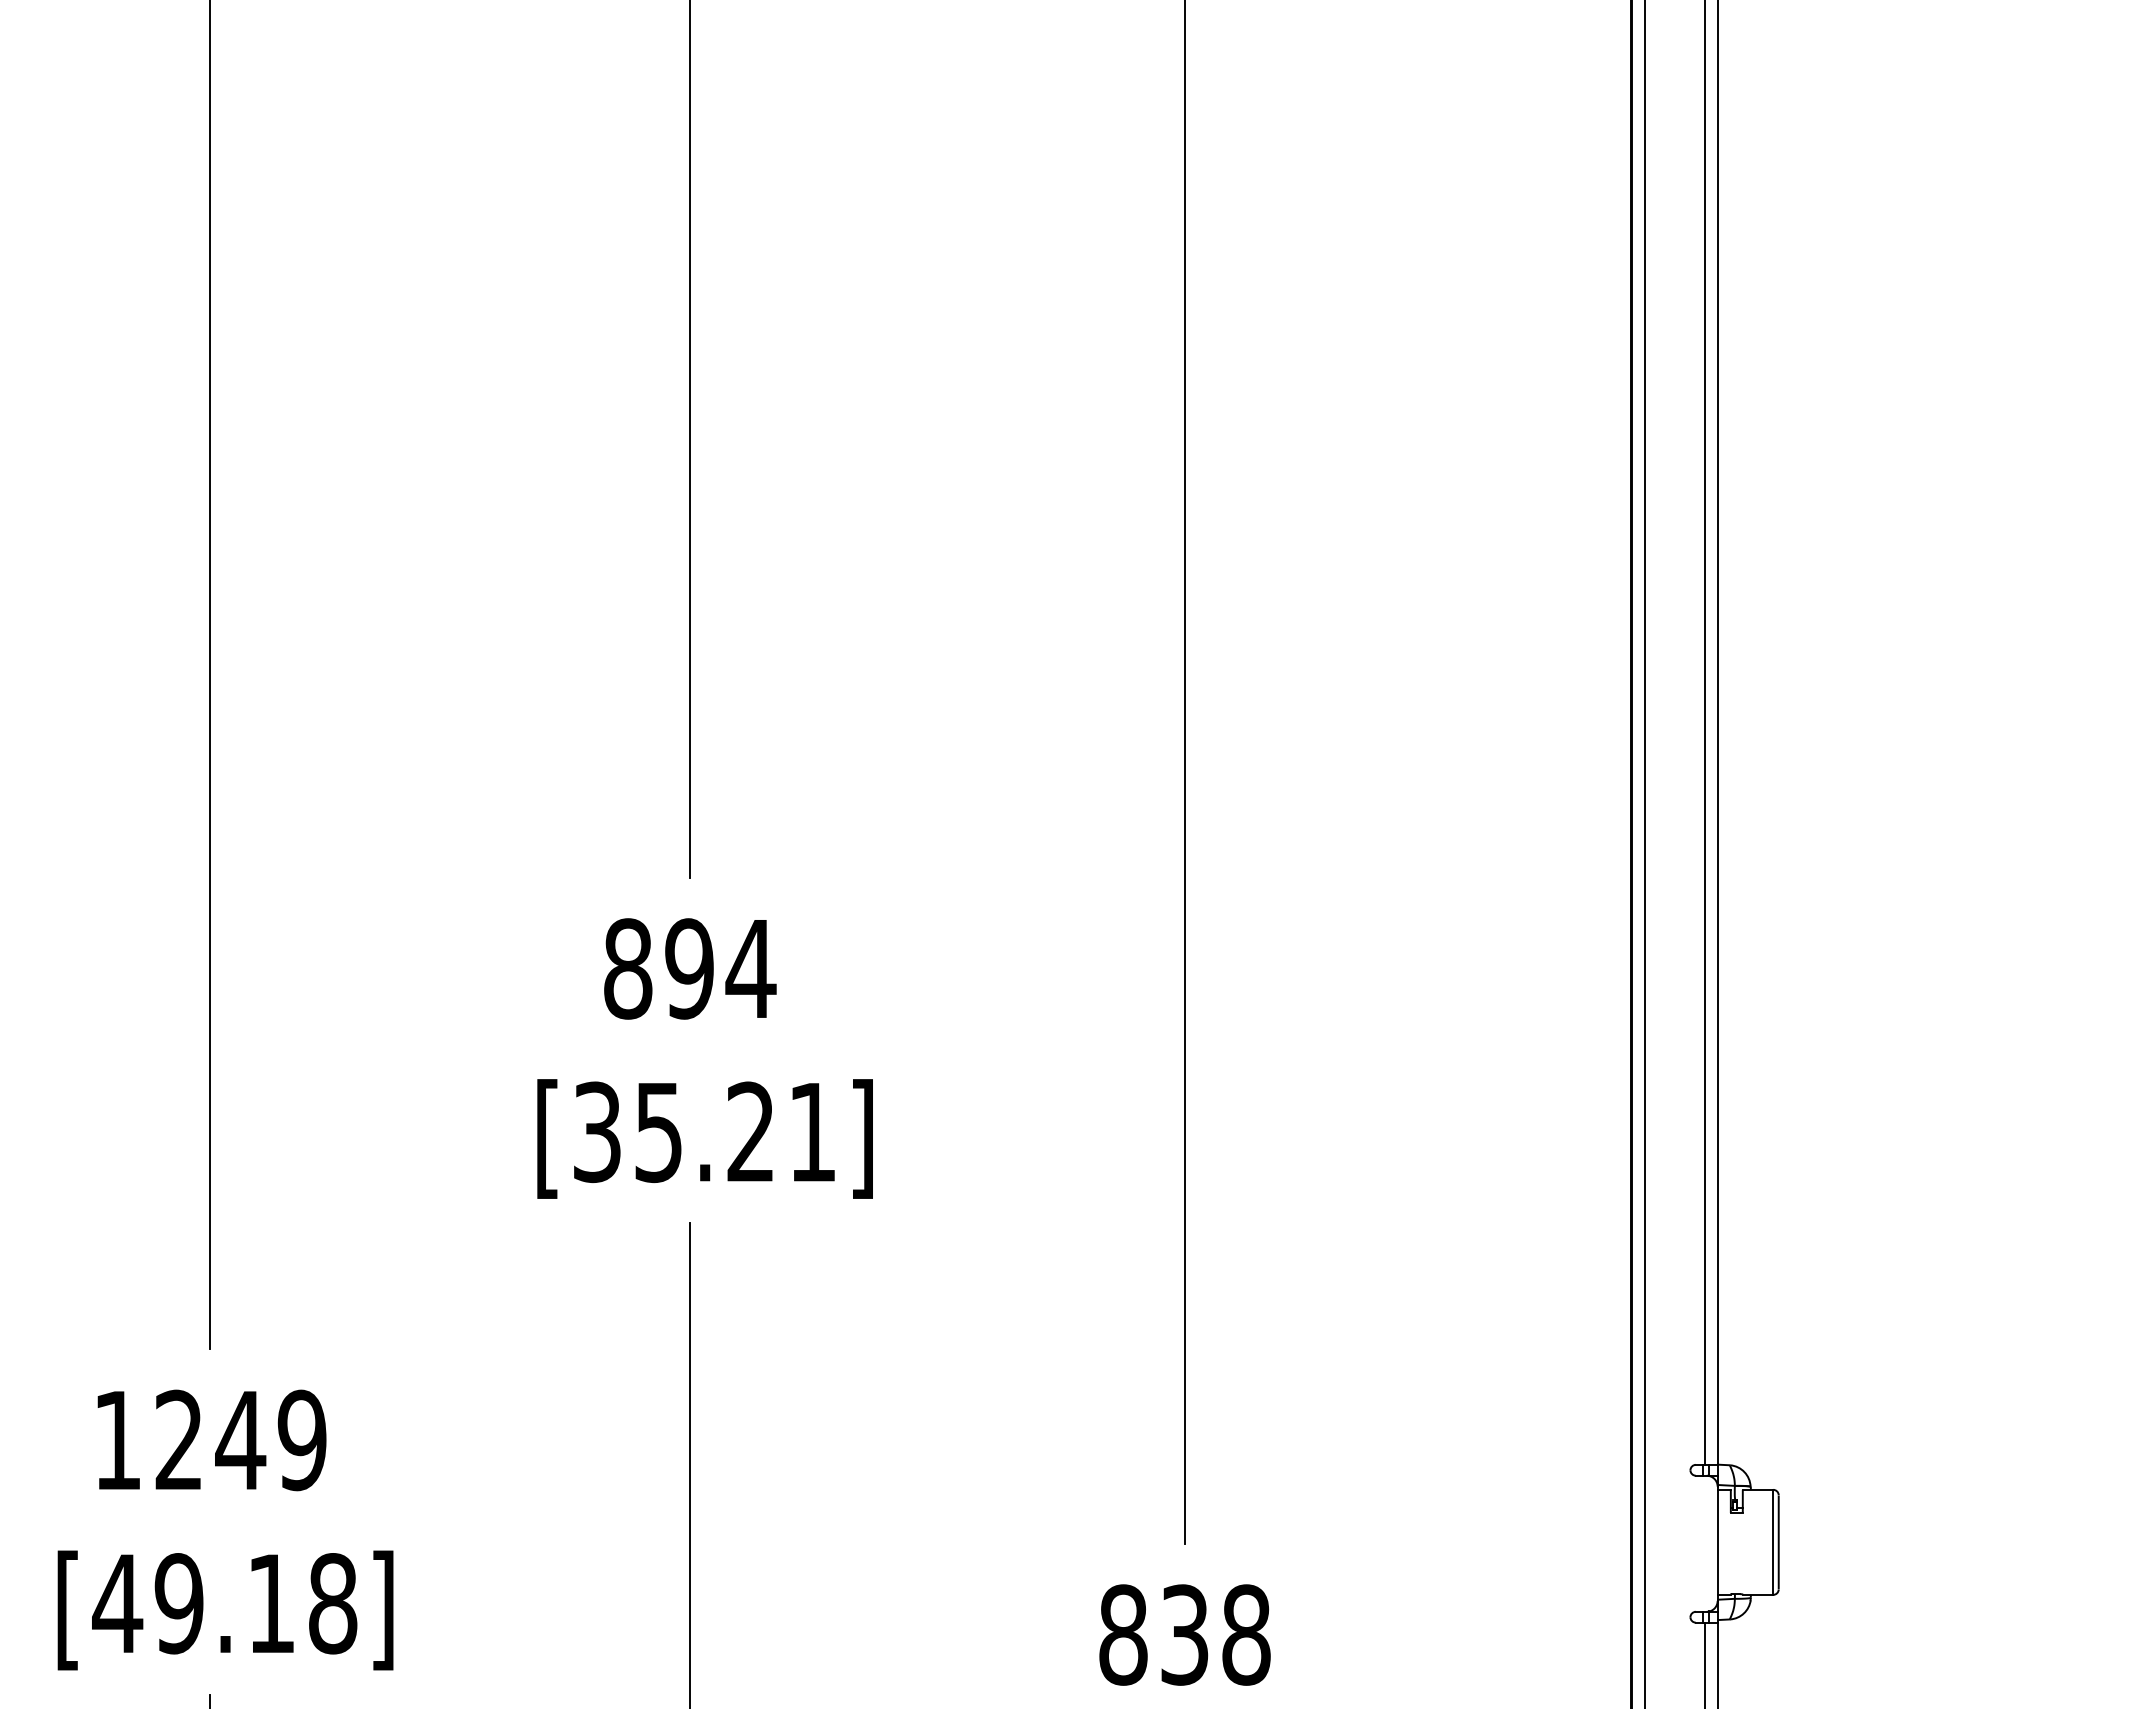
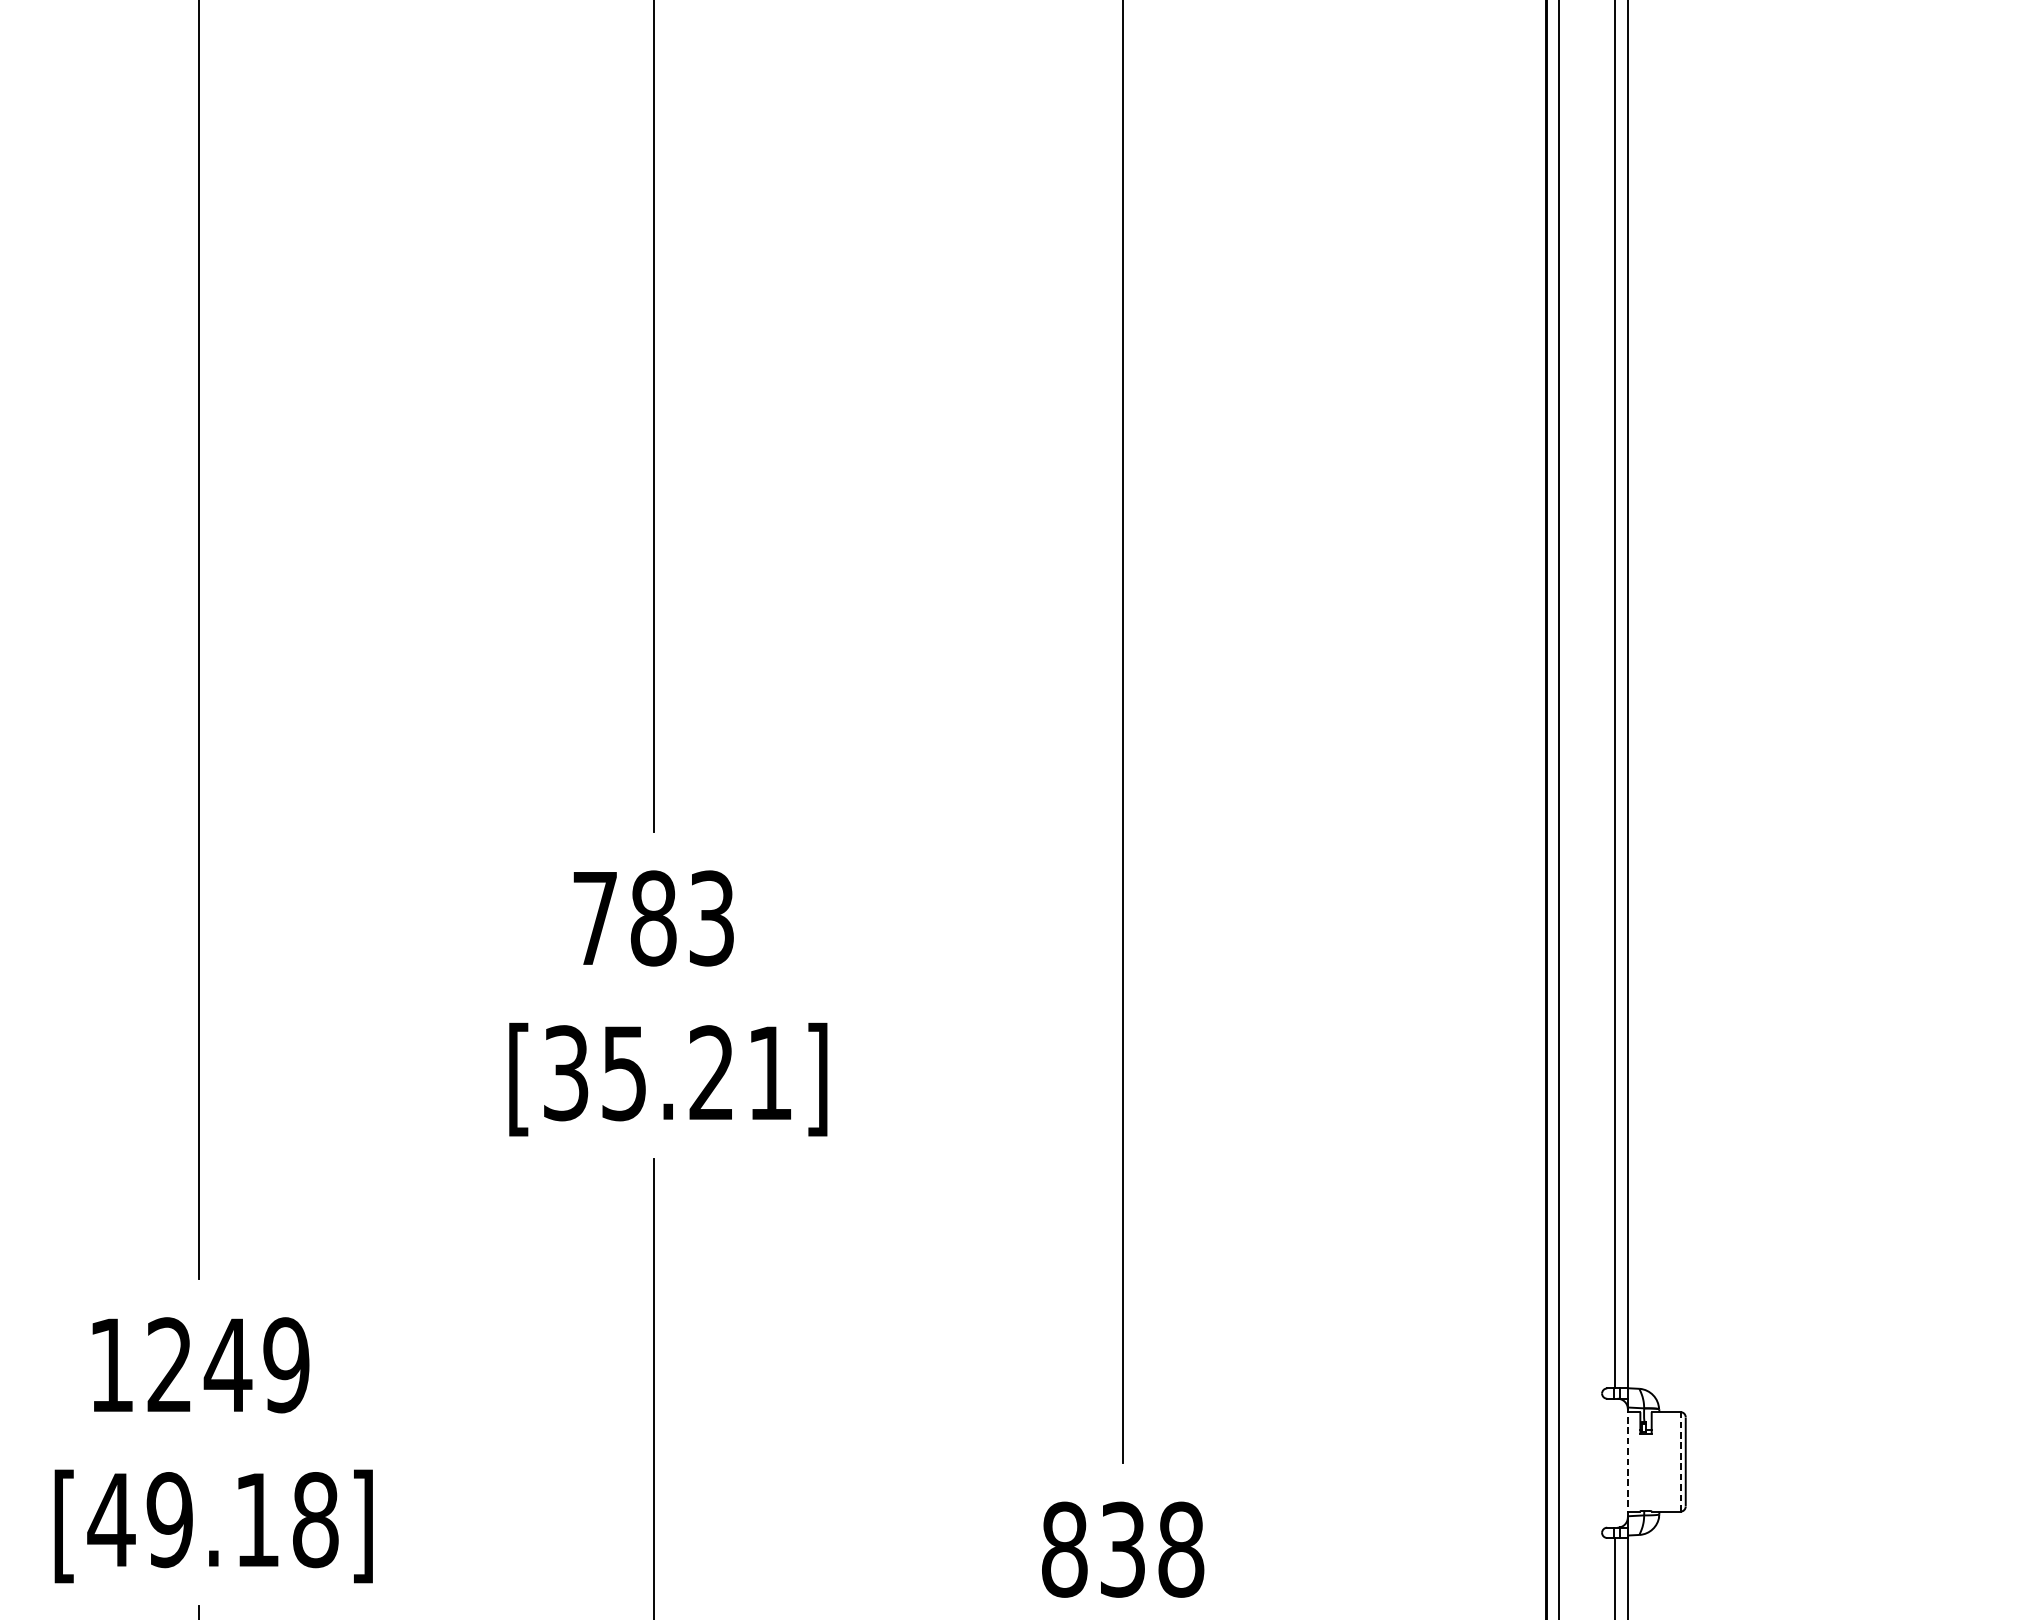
text: (690, 968) -> (654, 918), 894 -> 783
line: (1773, 1542) -> (1680, 1462), solid -> dashed
line: (1717, 1543) -> (1627, 1462), solid -> dashed

